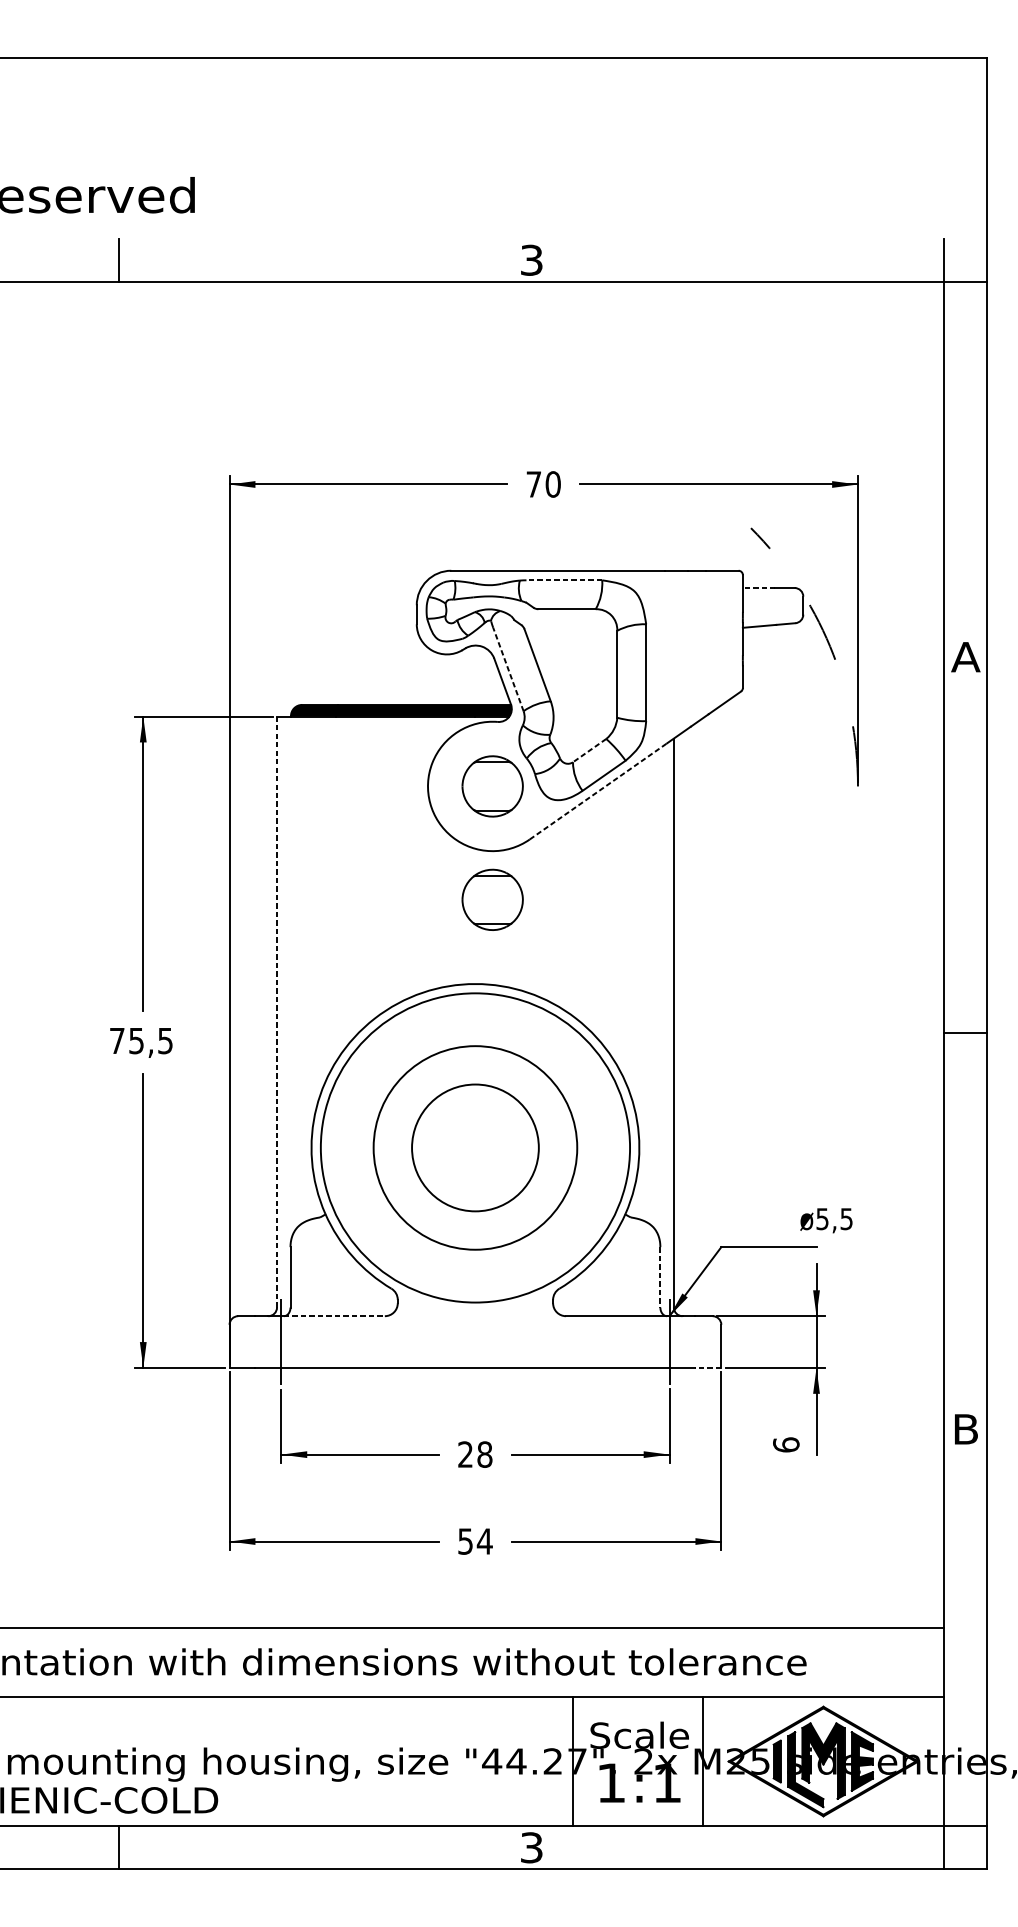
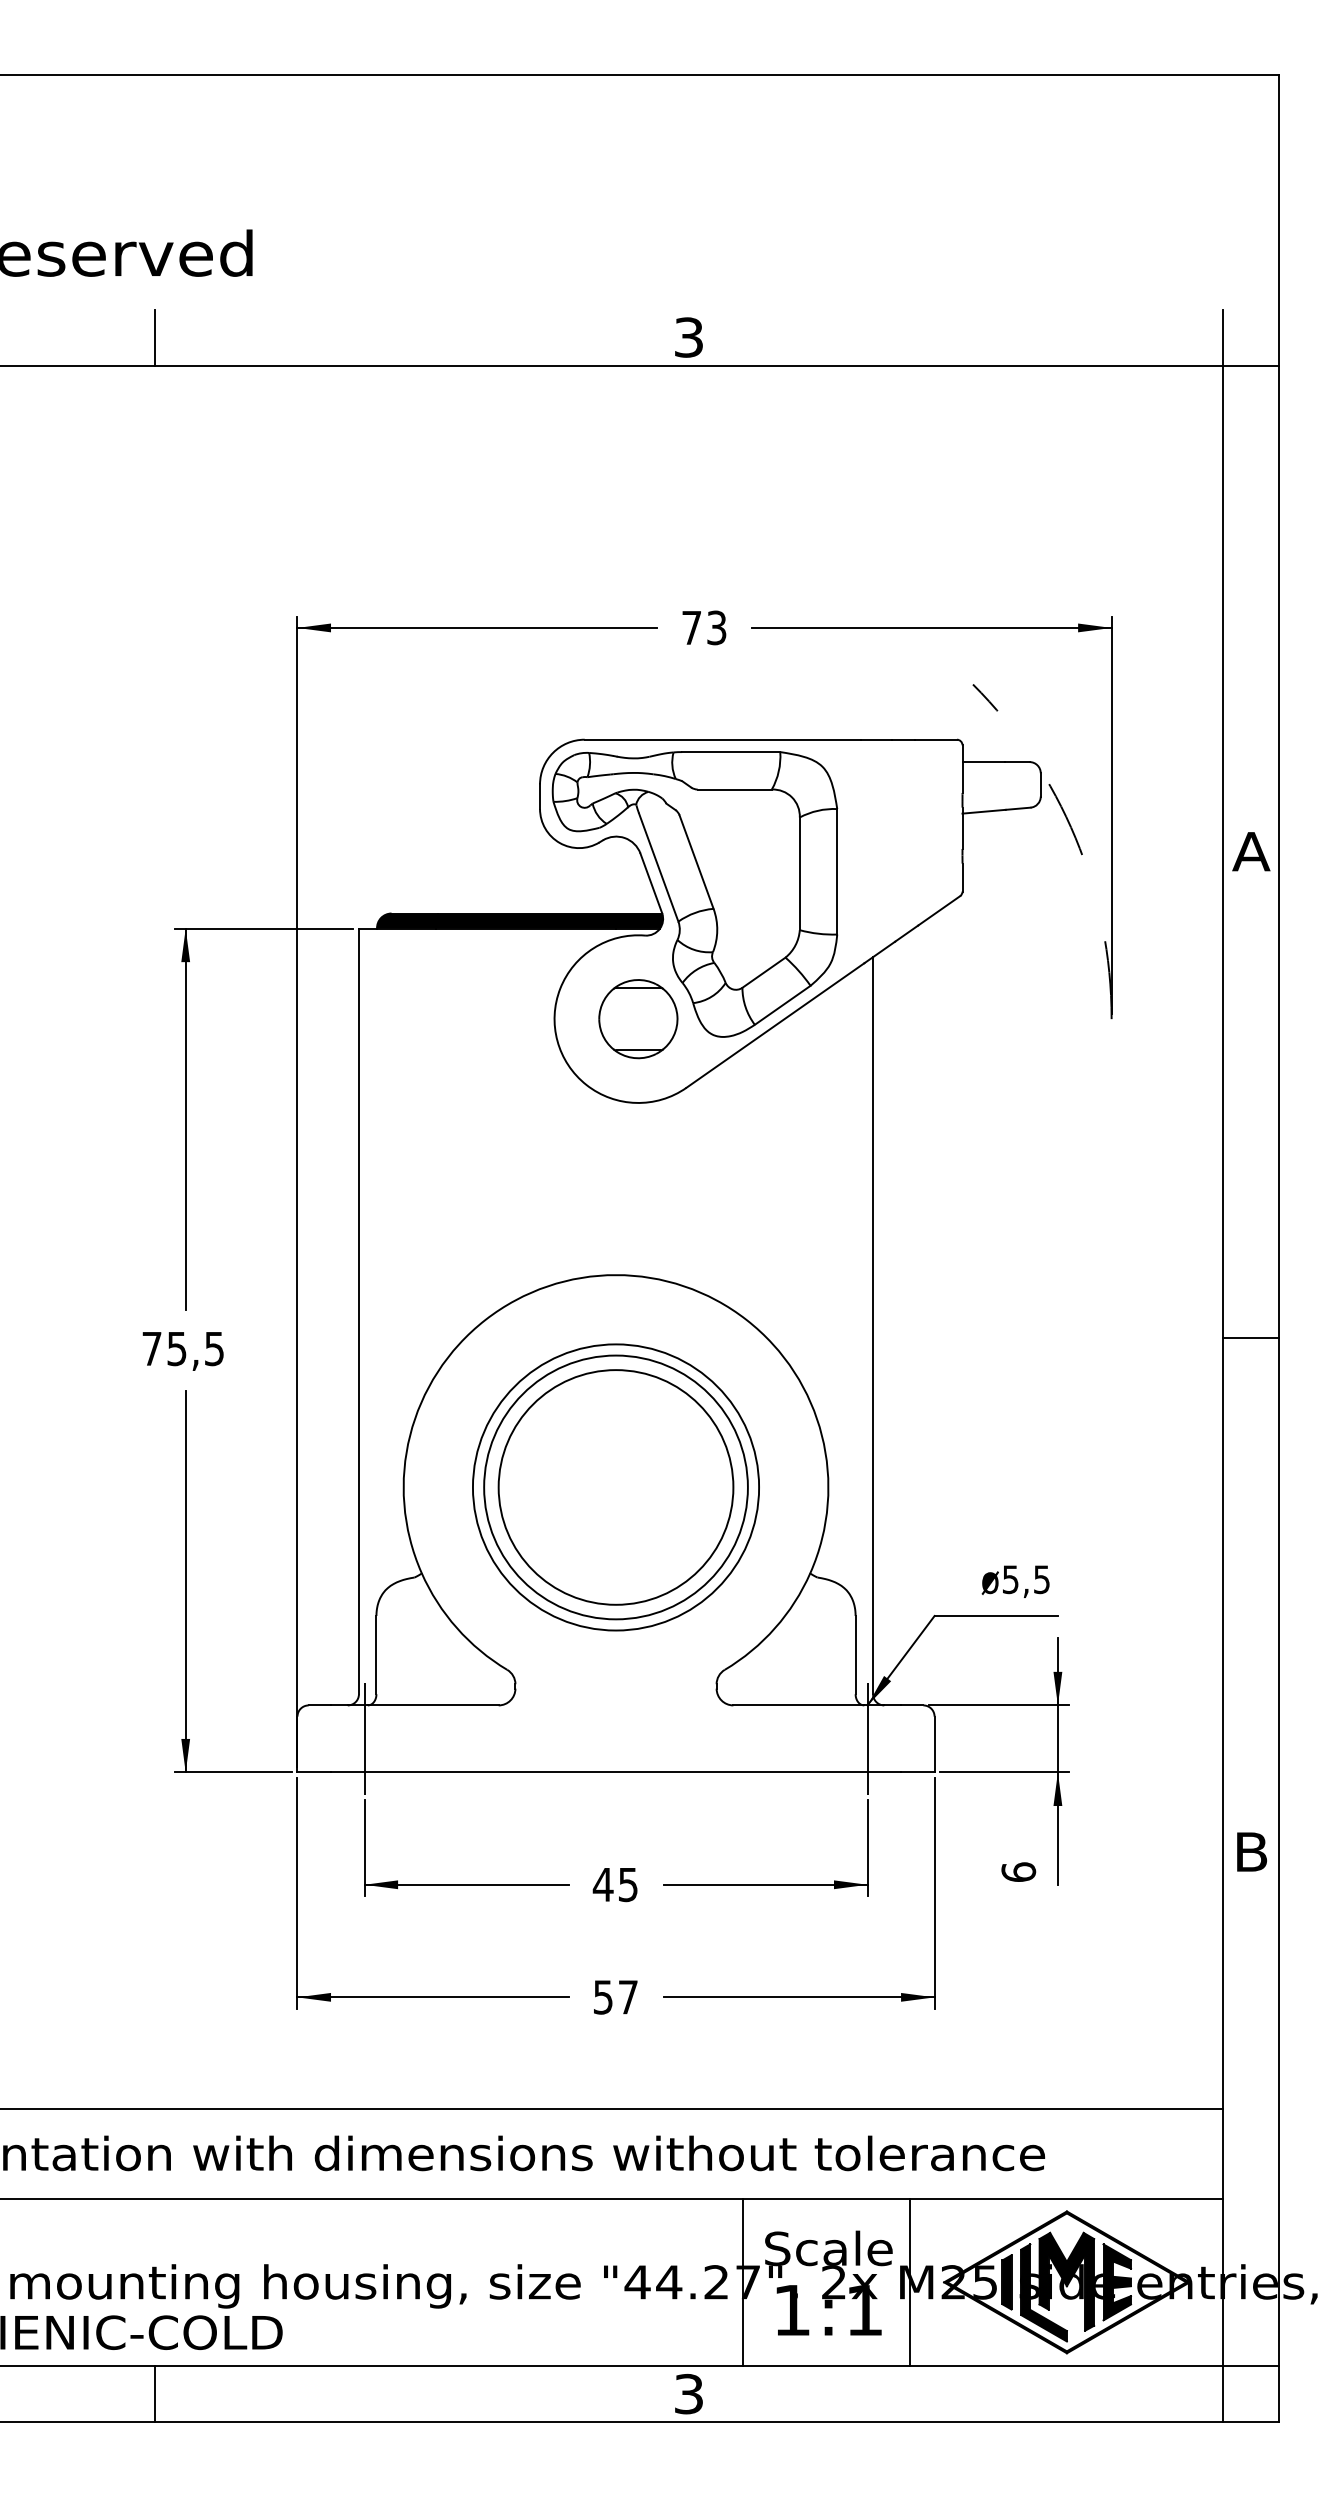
text: (552, 484) -> (716, 627), 70 -> 73
line: (563, 580) -> (730, 752), dashed -> solid
line: (759, 588) -> (983, 762), dashed -> solid
line: (508, 669) -> (658, 867), dashed -> solid
line: (589, 751) -> (763, 973), dashed -> solid
line: (598, 791) -> (775, 1025), dashed -> solid
part: (492, 900) -> (638, 1166), removed
line: (276, 1012) -> (358, 1311), dashed -> solid
circle: (475, 1147) -> (615, 1487), size x0.71
circle: (475, 1147) -> (615, 1487), size x1.43
text: (826, 1220) -> (1015, 1581), moved
line: (660, 1277) -> (855, 1655), dashed -> solid
line: (334, 1316) -> (433, 1705), dashed -> solid
line: (708, 1367) -> (917, 1772), dashed -> solid
text: (475, 1454) -> (615, 1884), 28 -> 45
text: (484, 1541) -> (627, 1997), 54 -> 57

